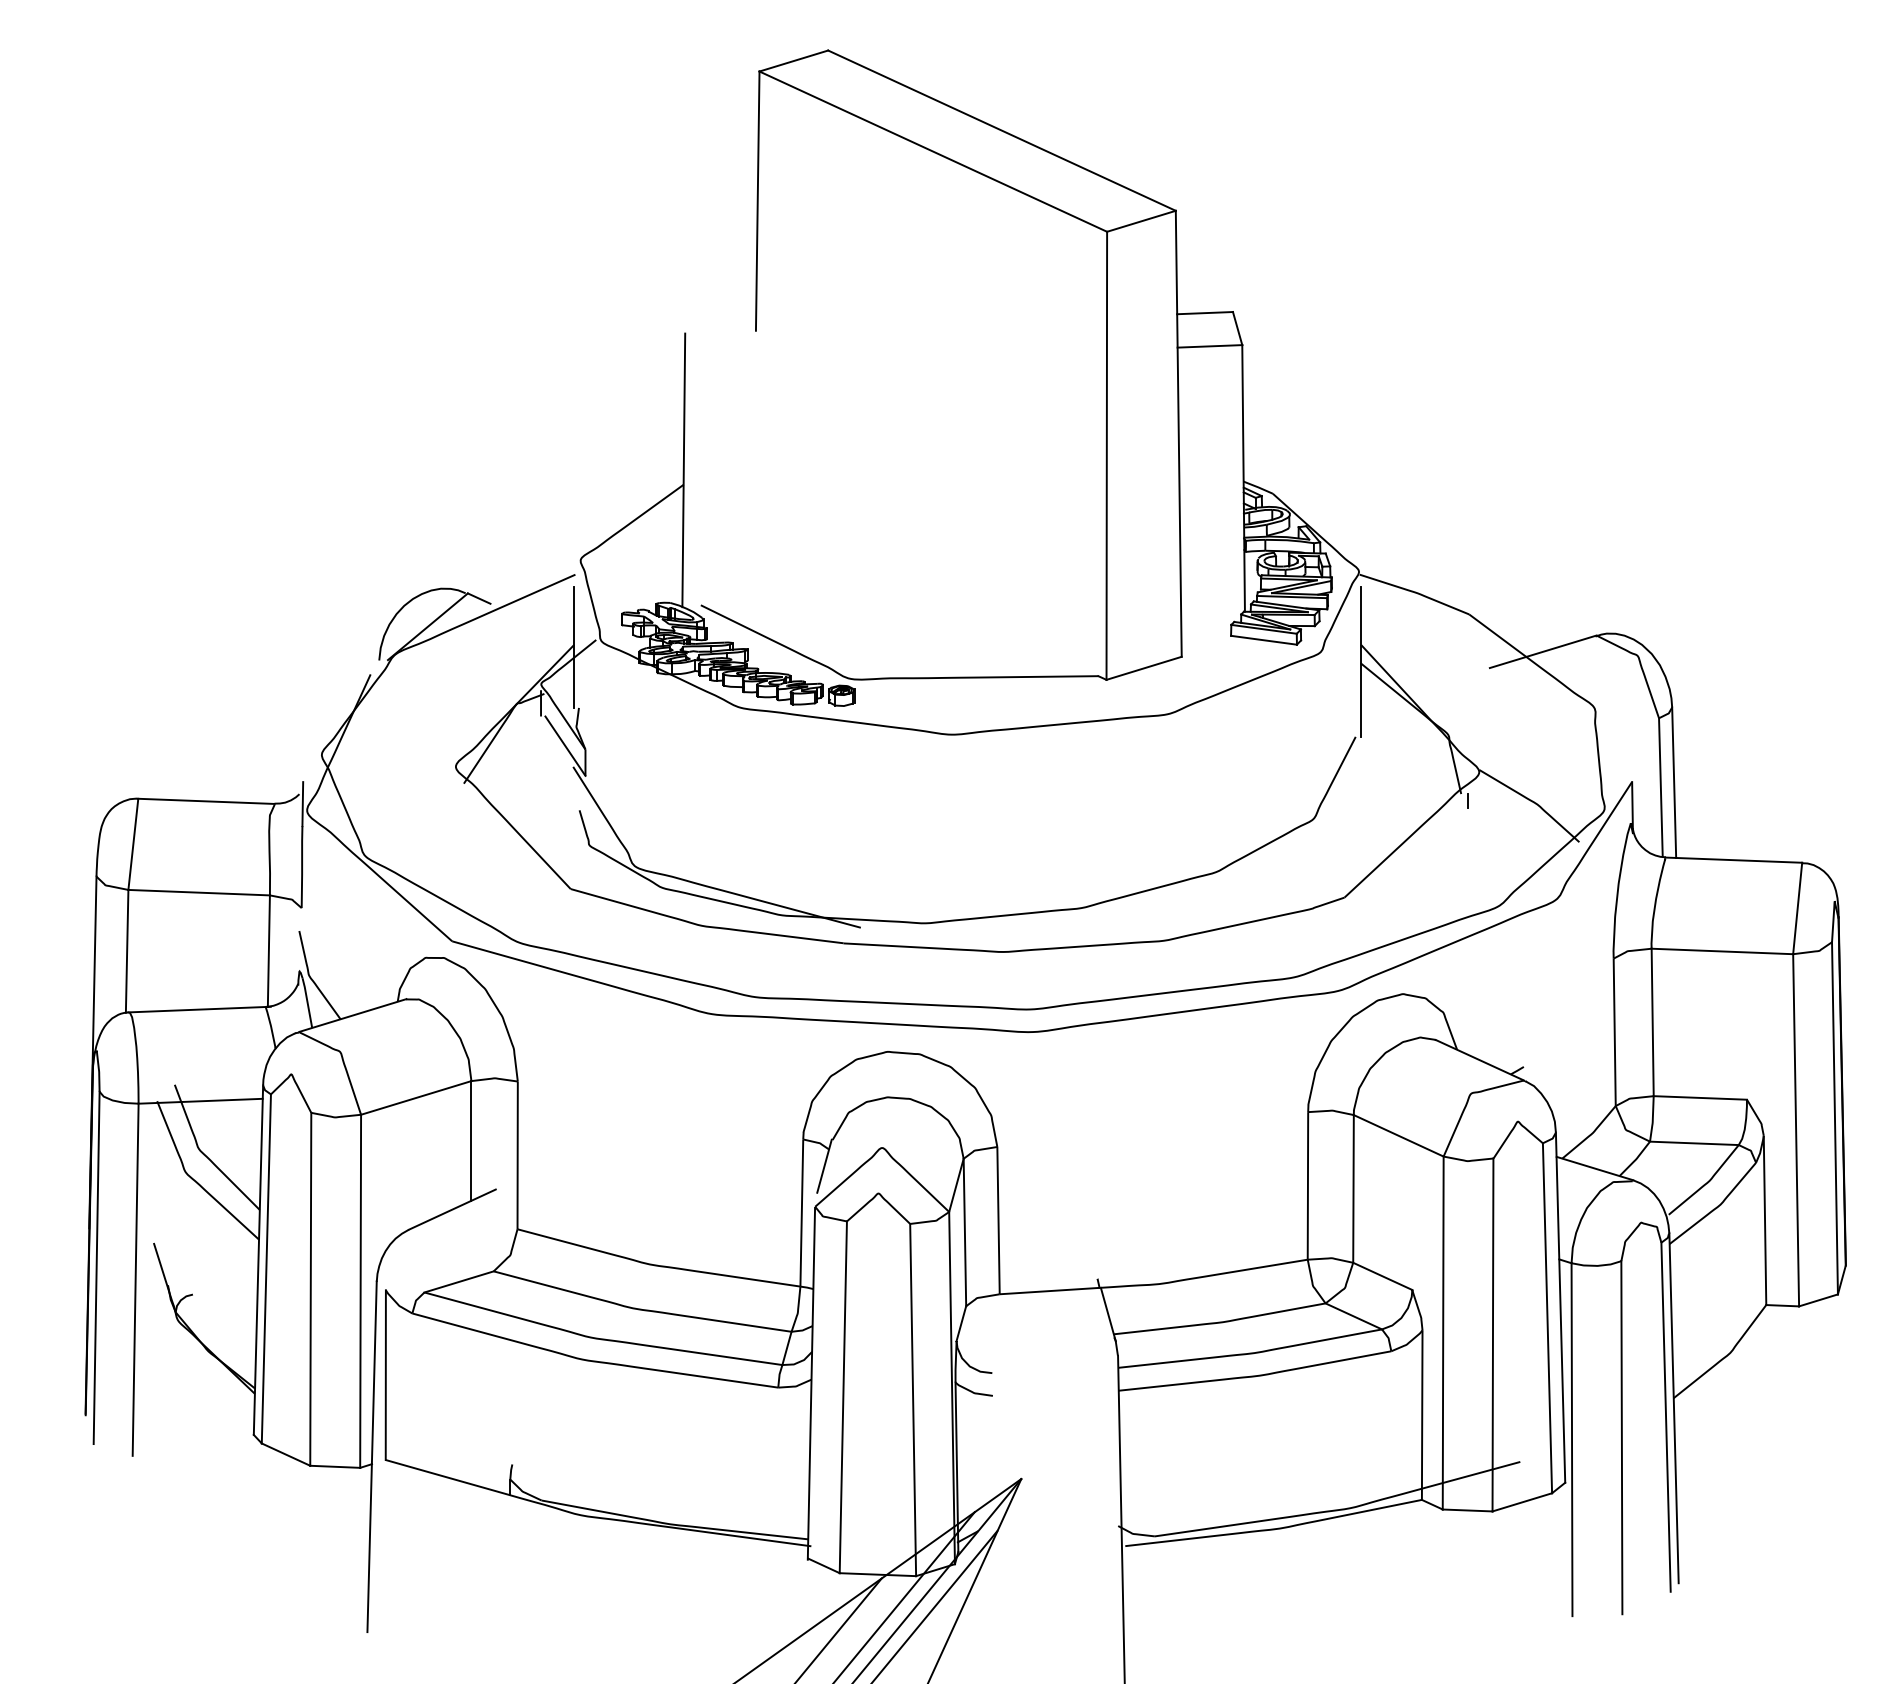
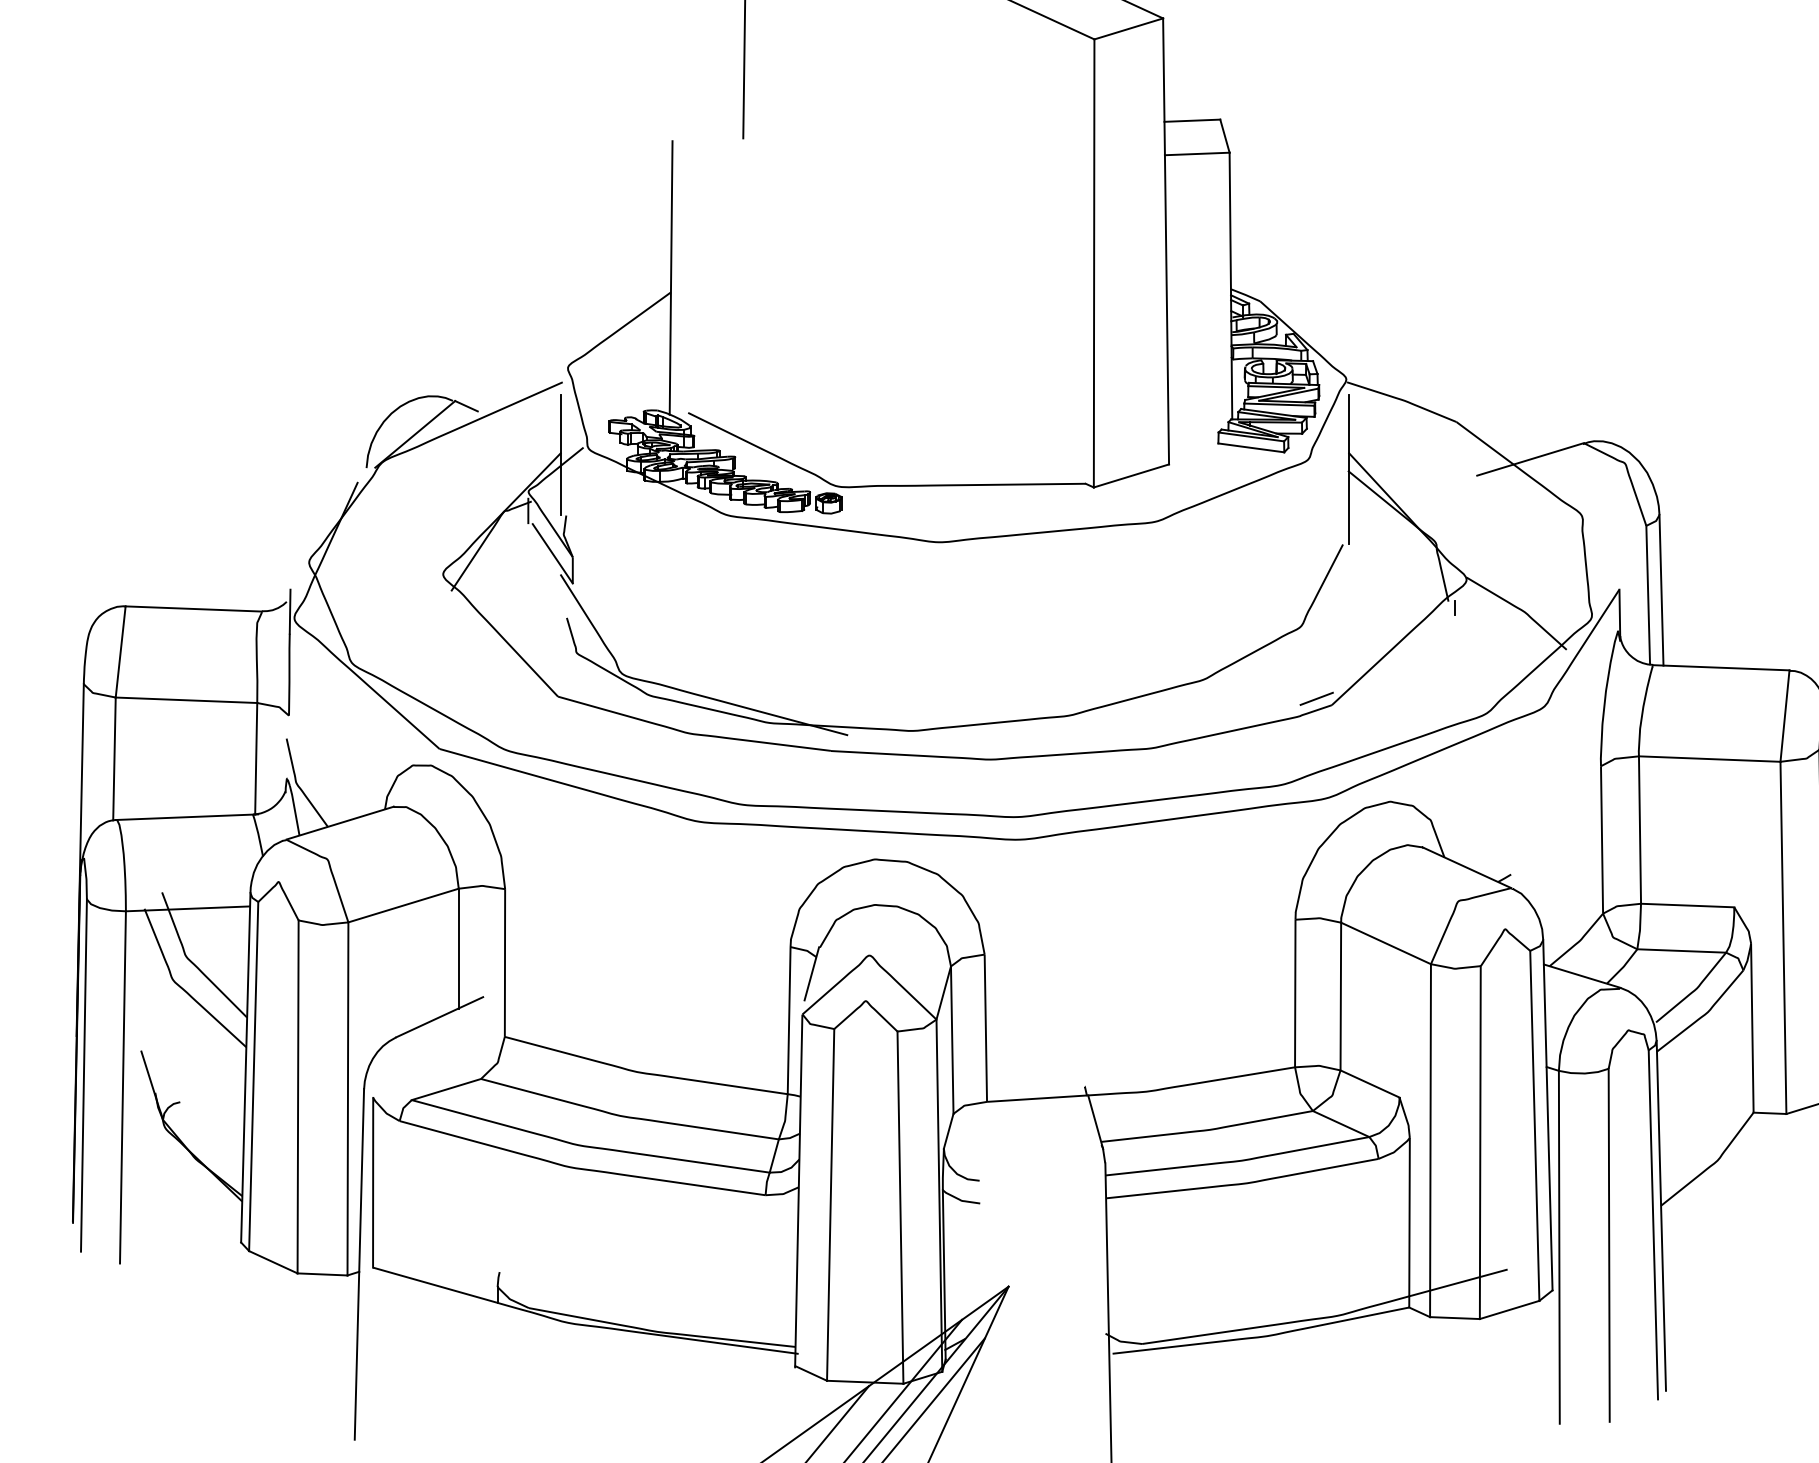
line: (1329, 891) -> (1316, 699), added

